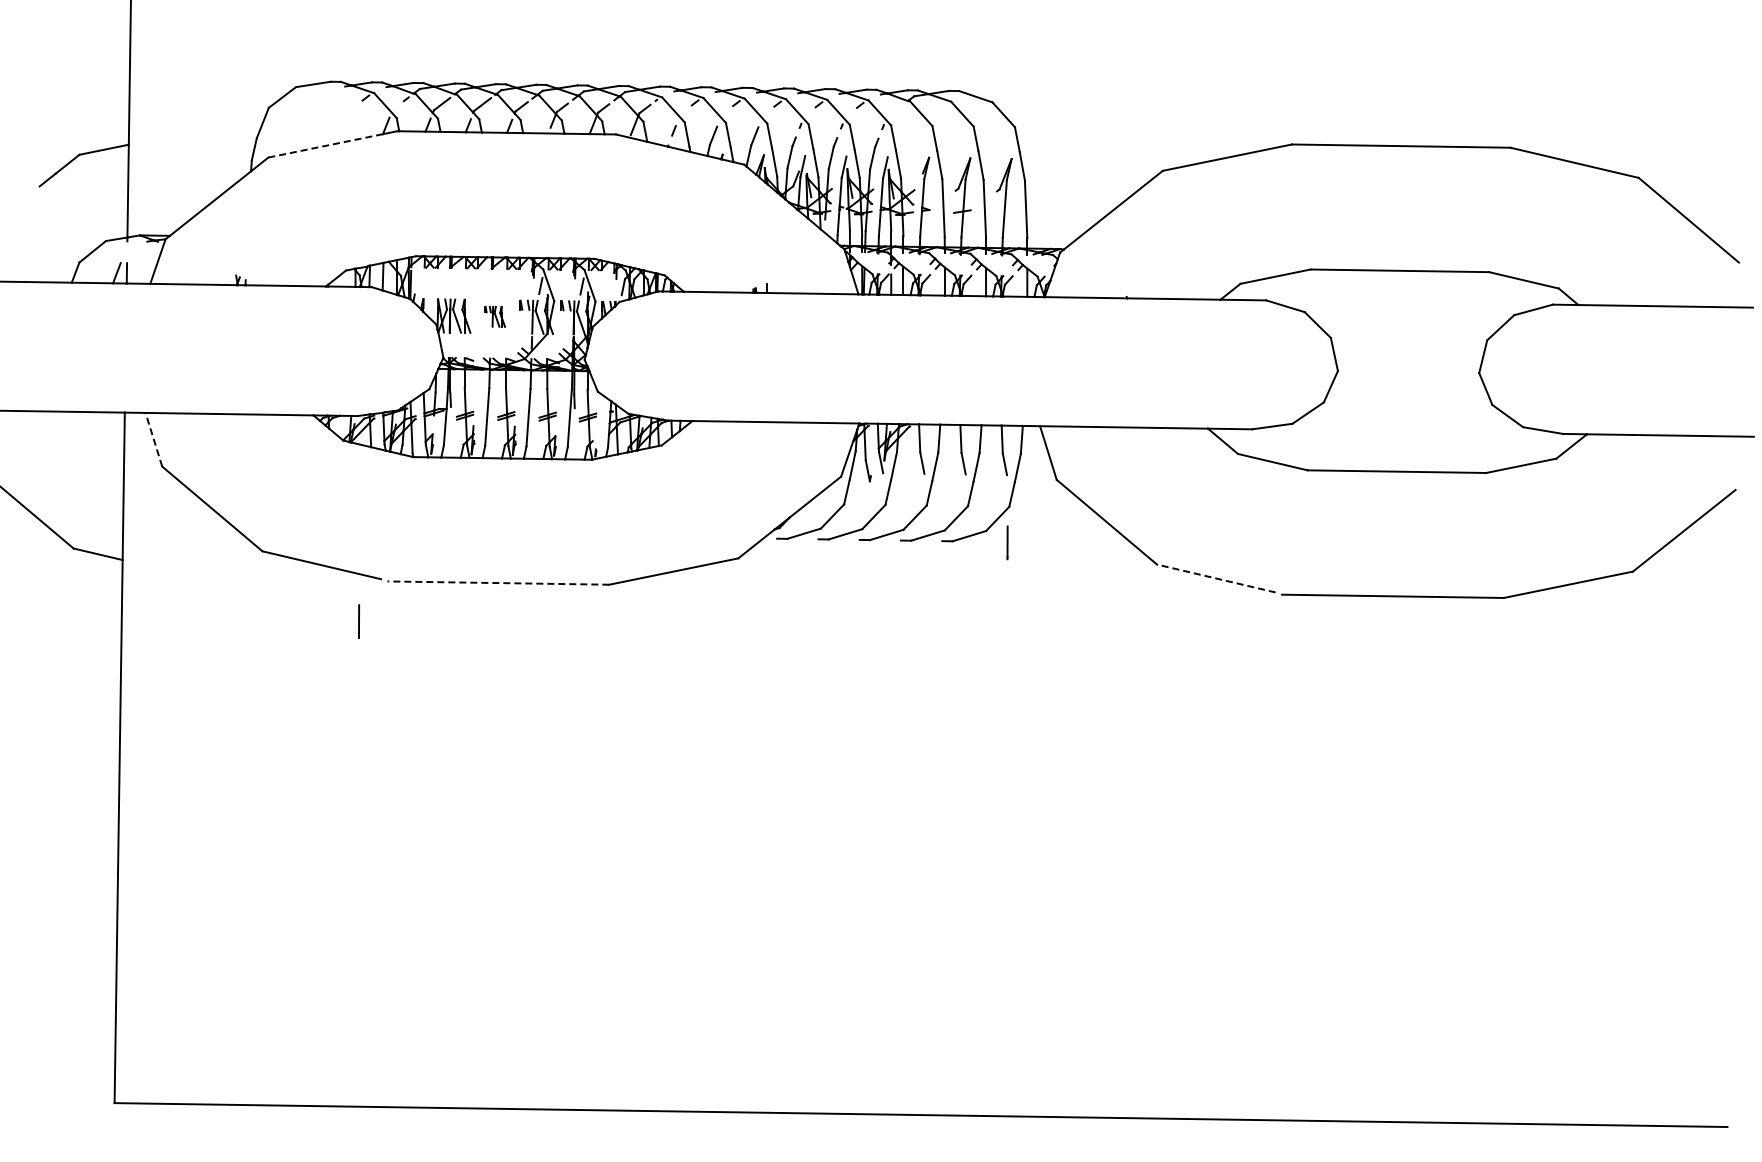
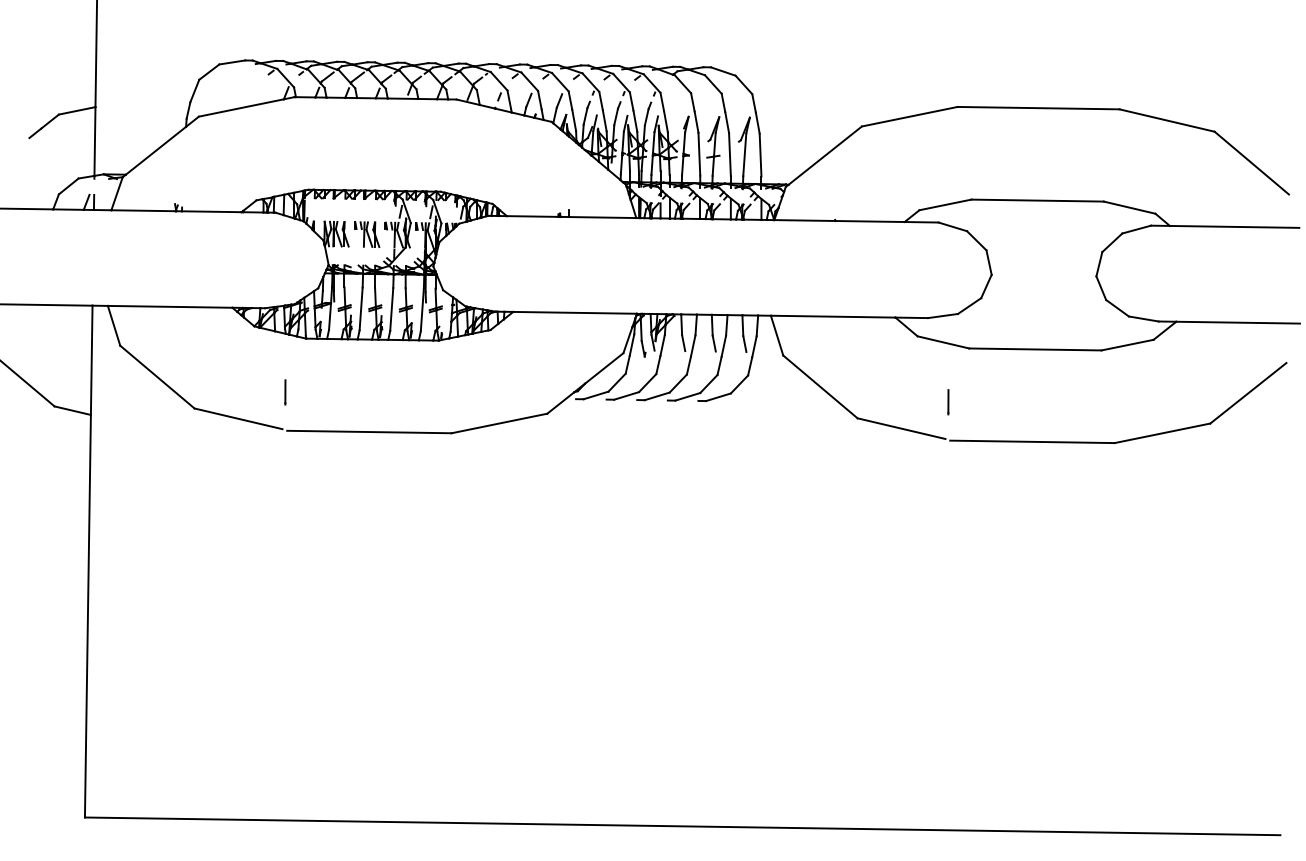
line: (325, 145) -> (241, 107), dashed -> solid
part: (494, 316) -> (366, 234), size x1.67
line: (153, 439) -> (113, 325), dashed -> solid
line: (1007, 542) -> (948, 401), moved
line: (1216, 578) -> (901, 428), dashed -> solid
line: (498, 583) -> (369, 432), dashed -> solid
line: (358, 621) -> (284, 392), moved

